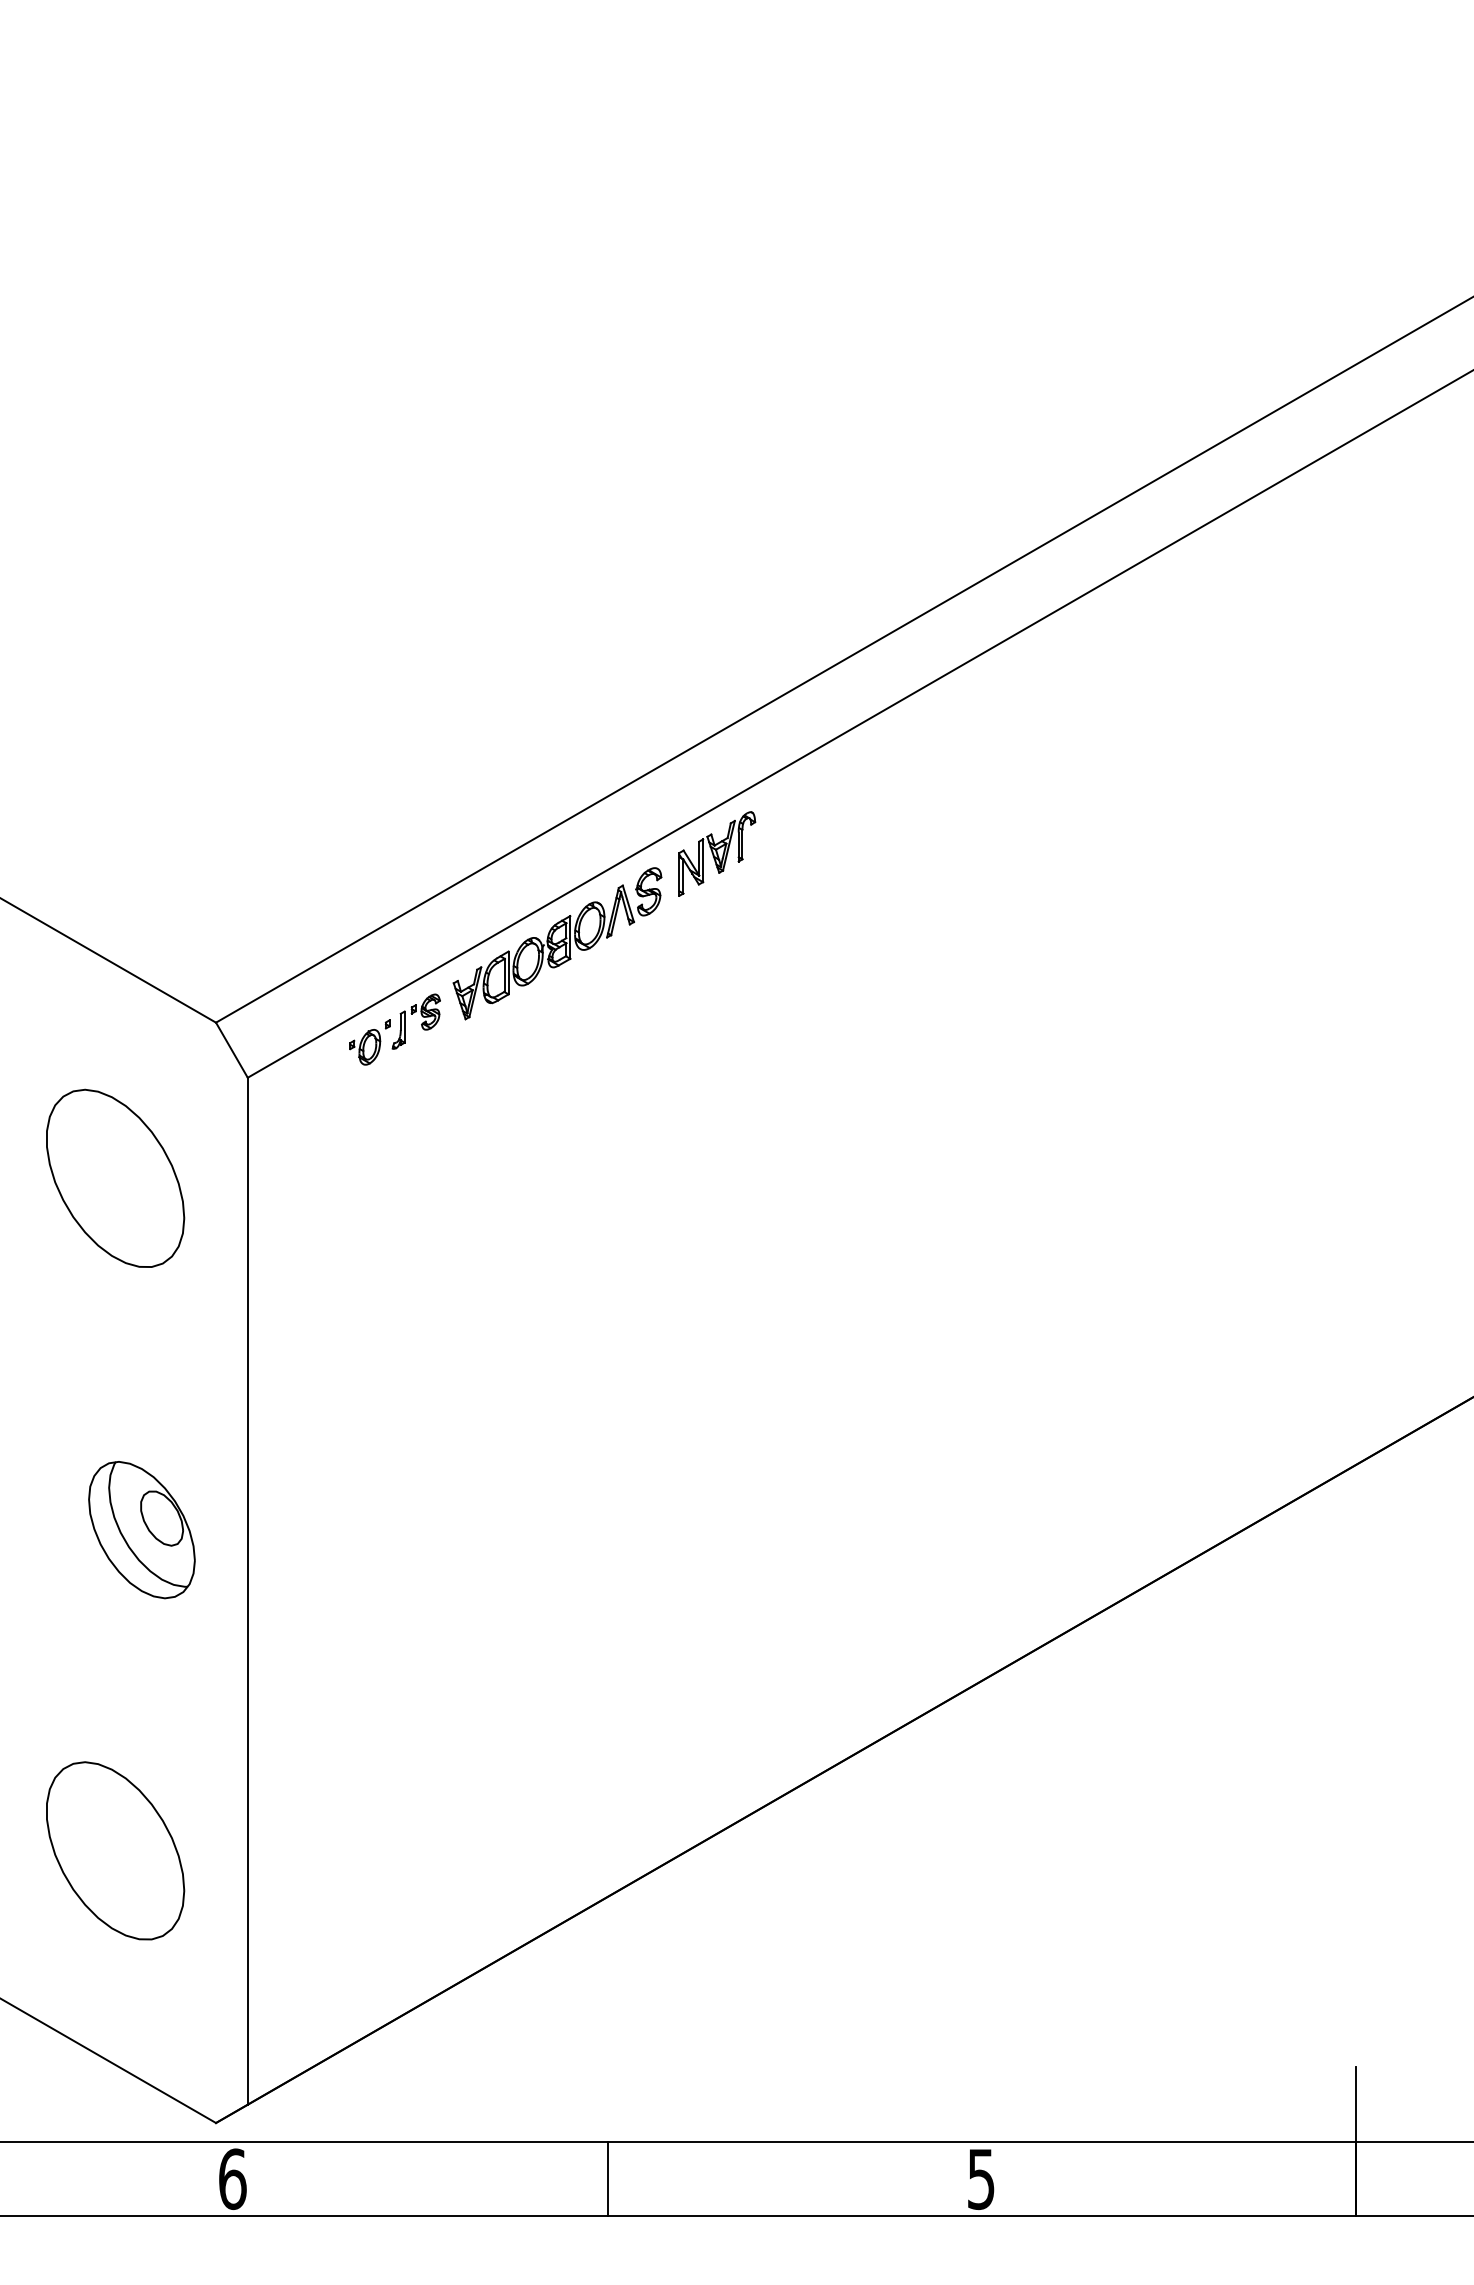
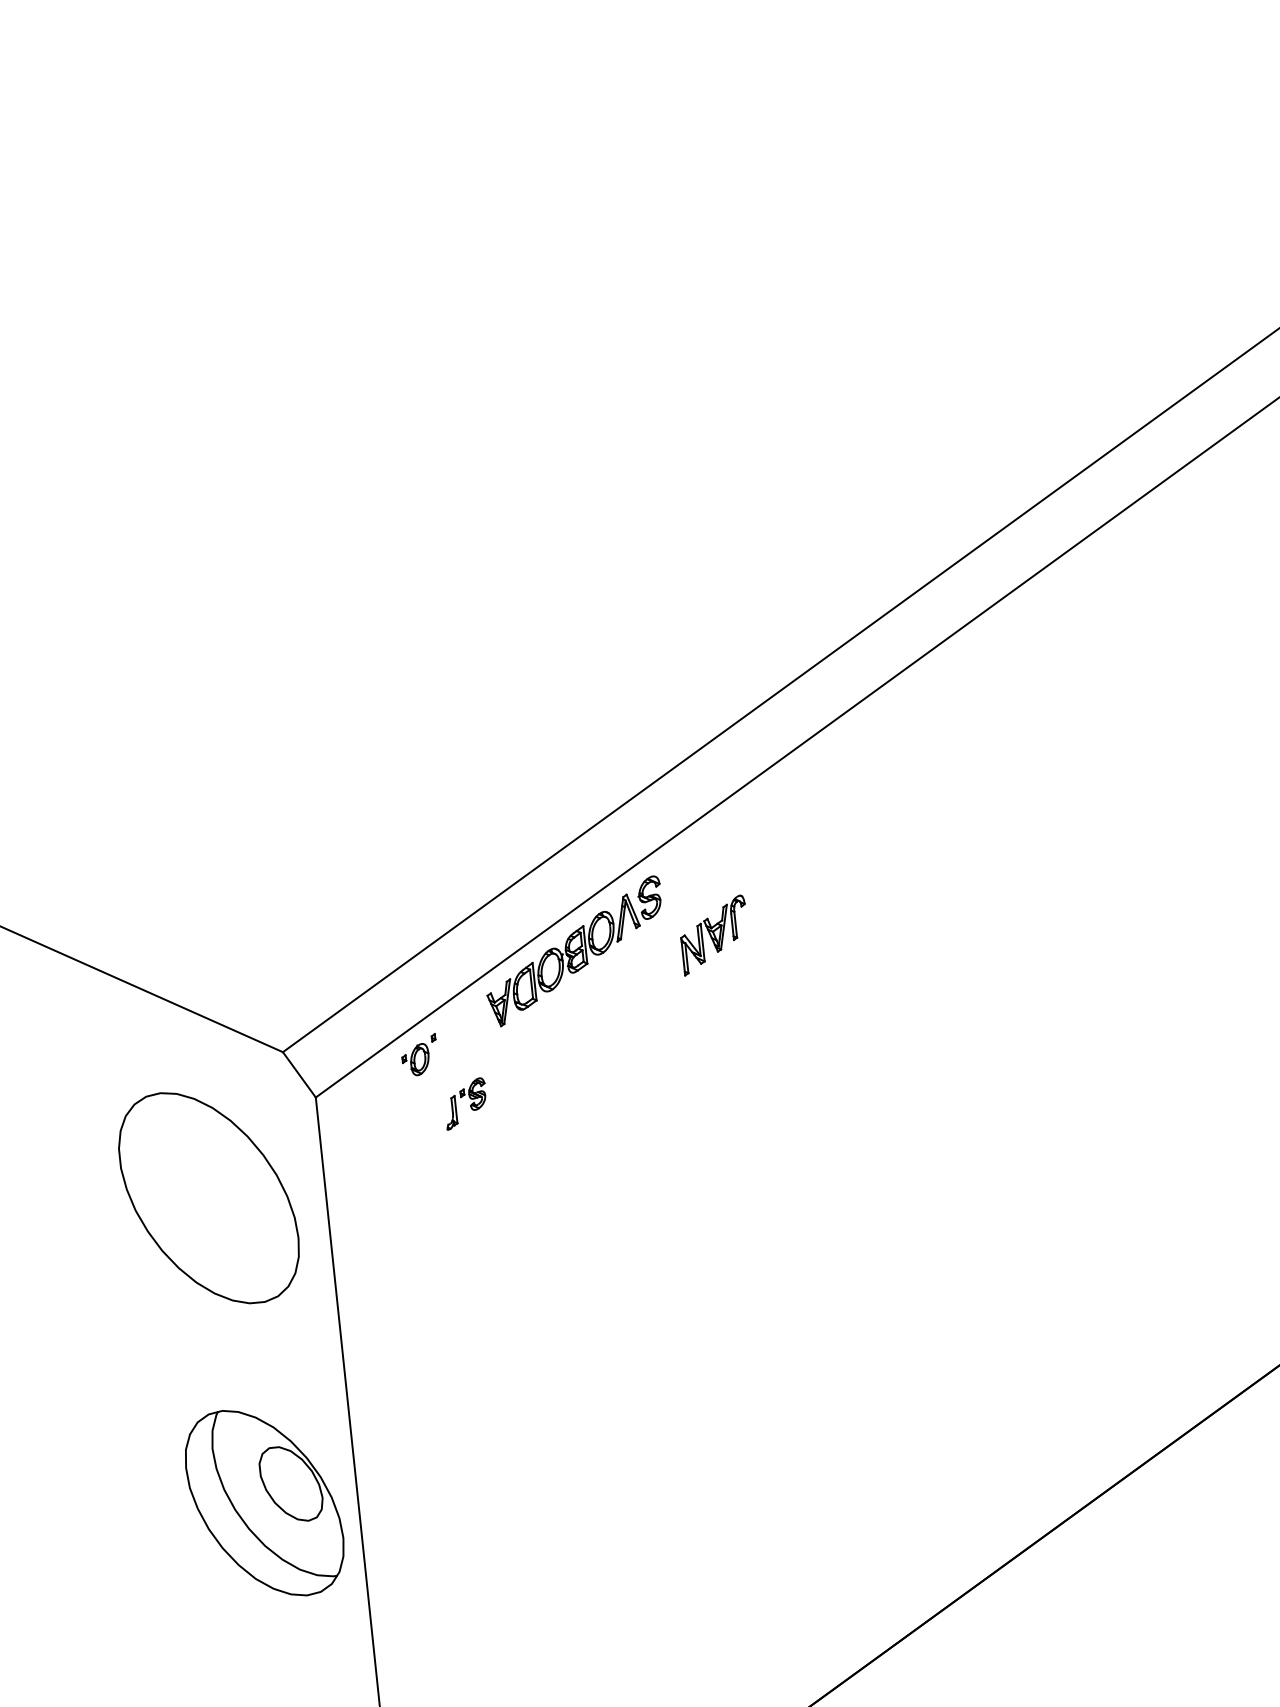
part: (717, 853) -> (714, 934), moved
part: (421, 1023) -> (470, 1104), moved
part: (115, 1177) -> (209, 1197), size x1.4
part: (141, 1530) -> (264, 1503), size x1.6

